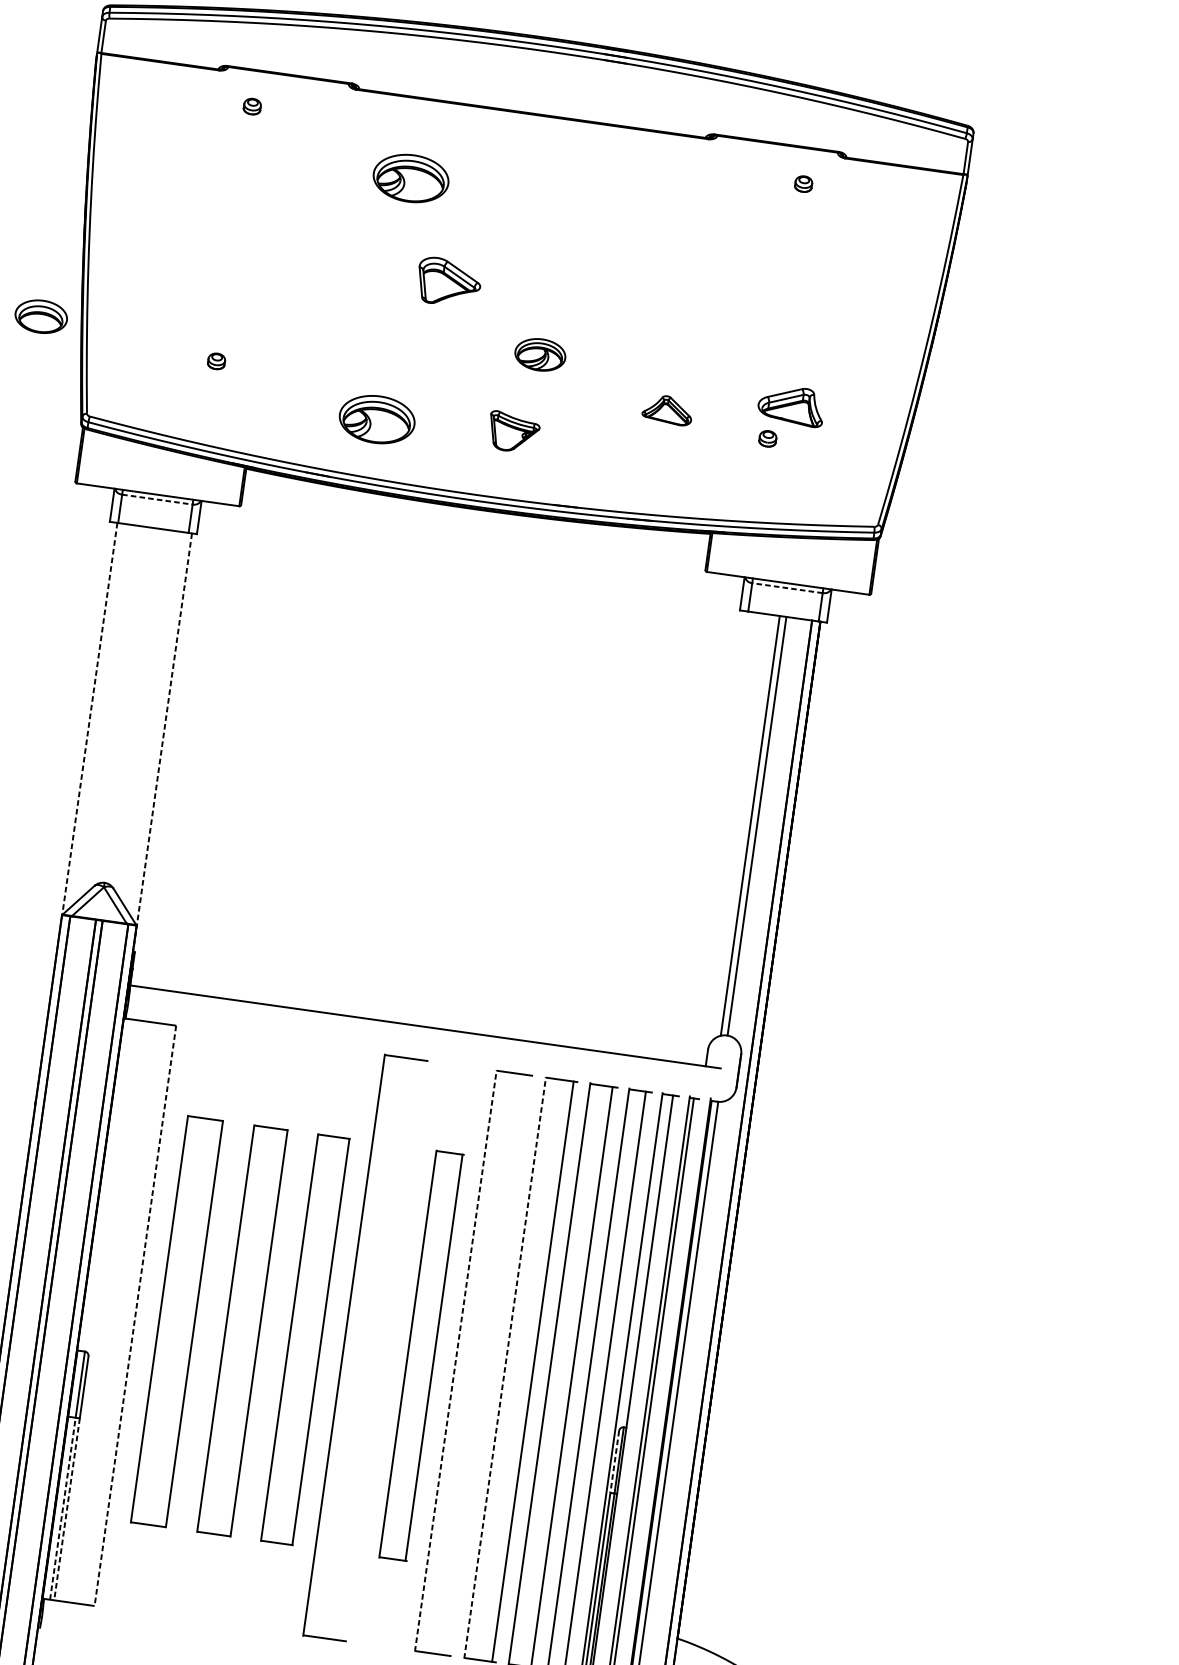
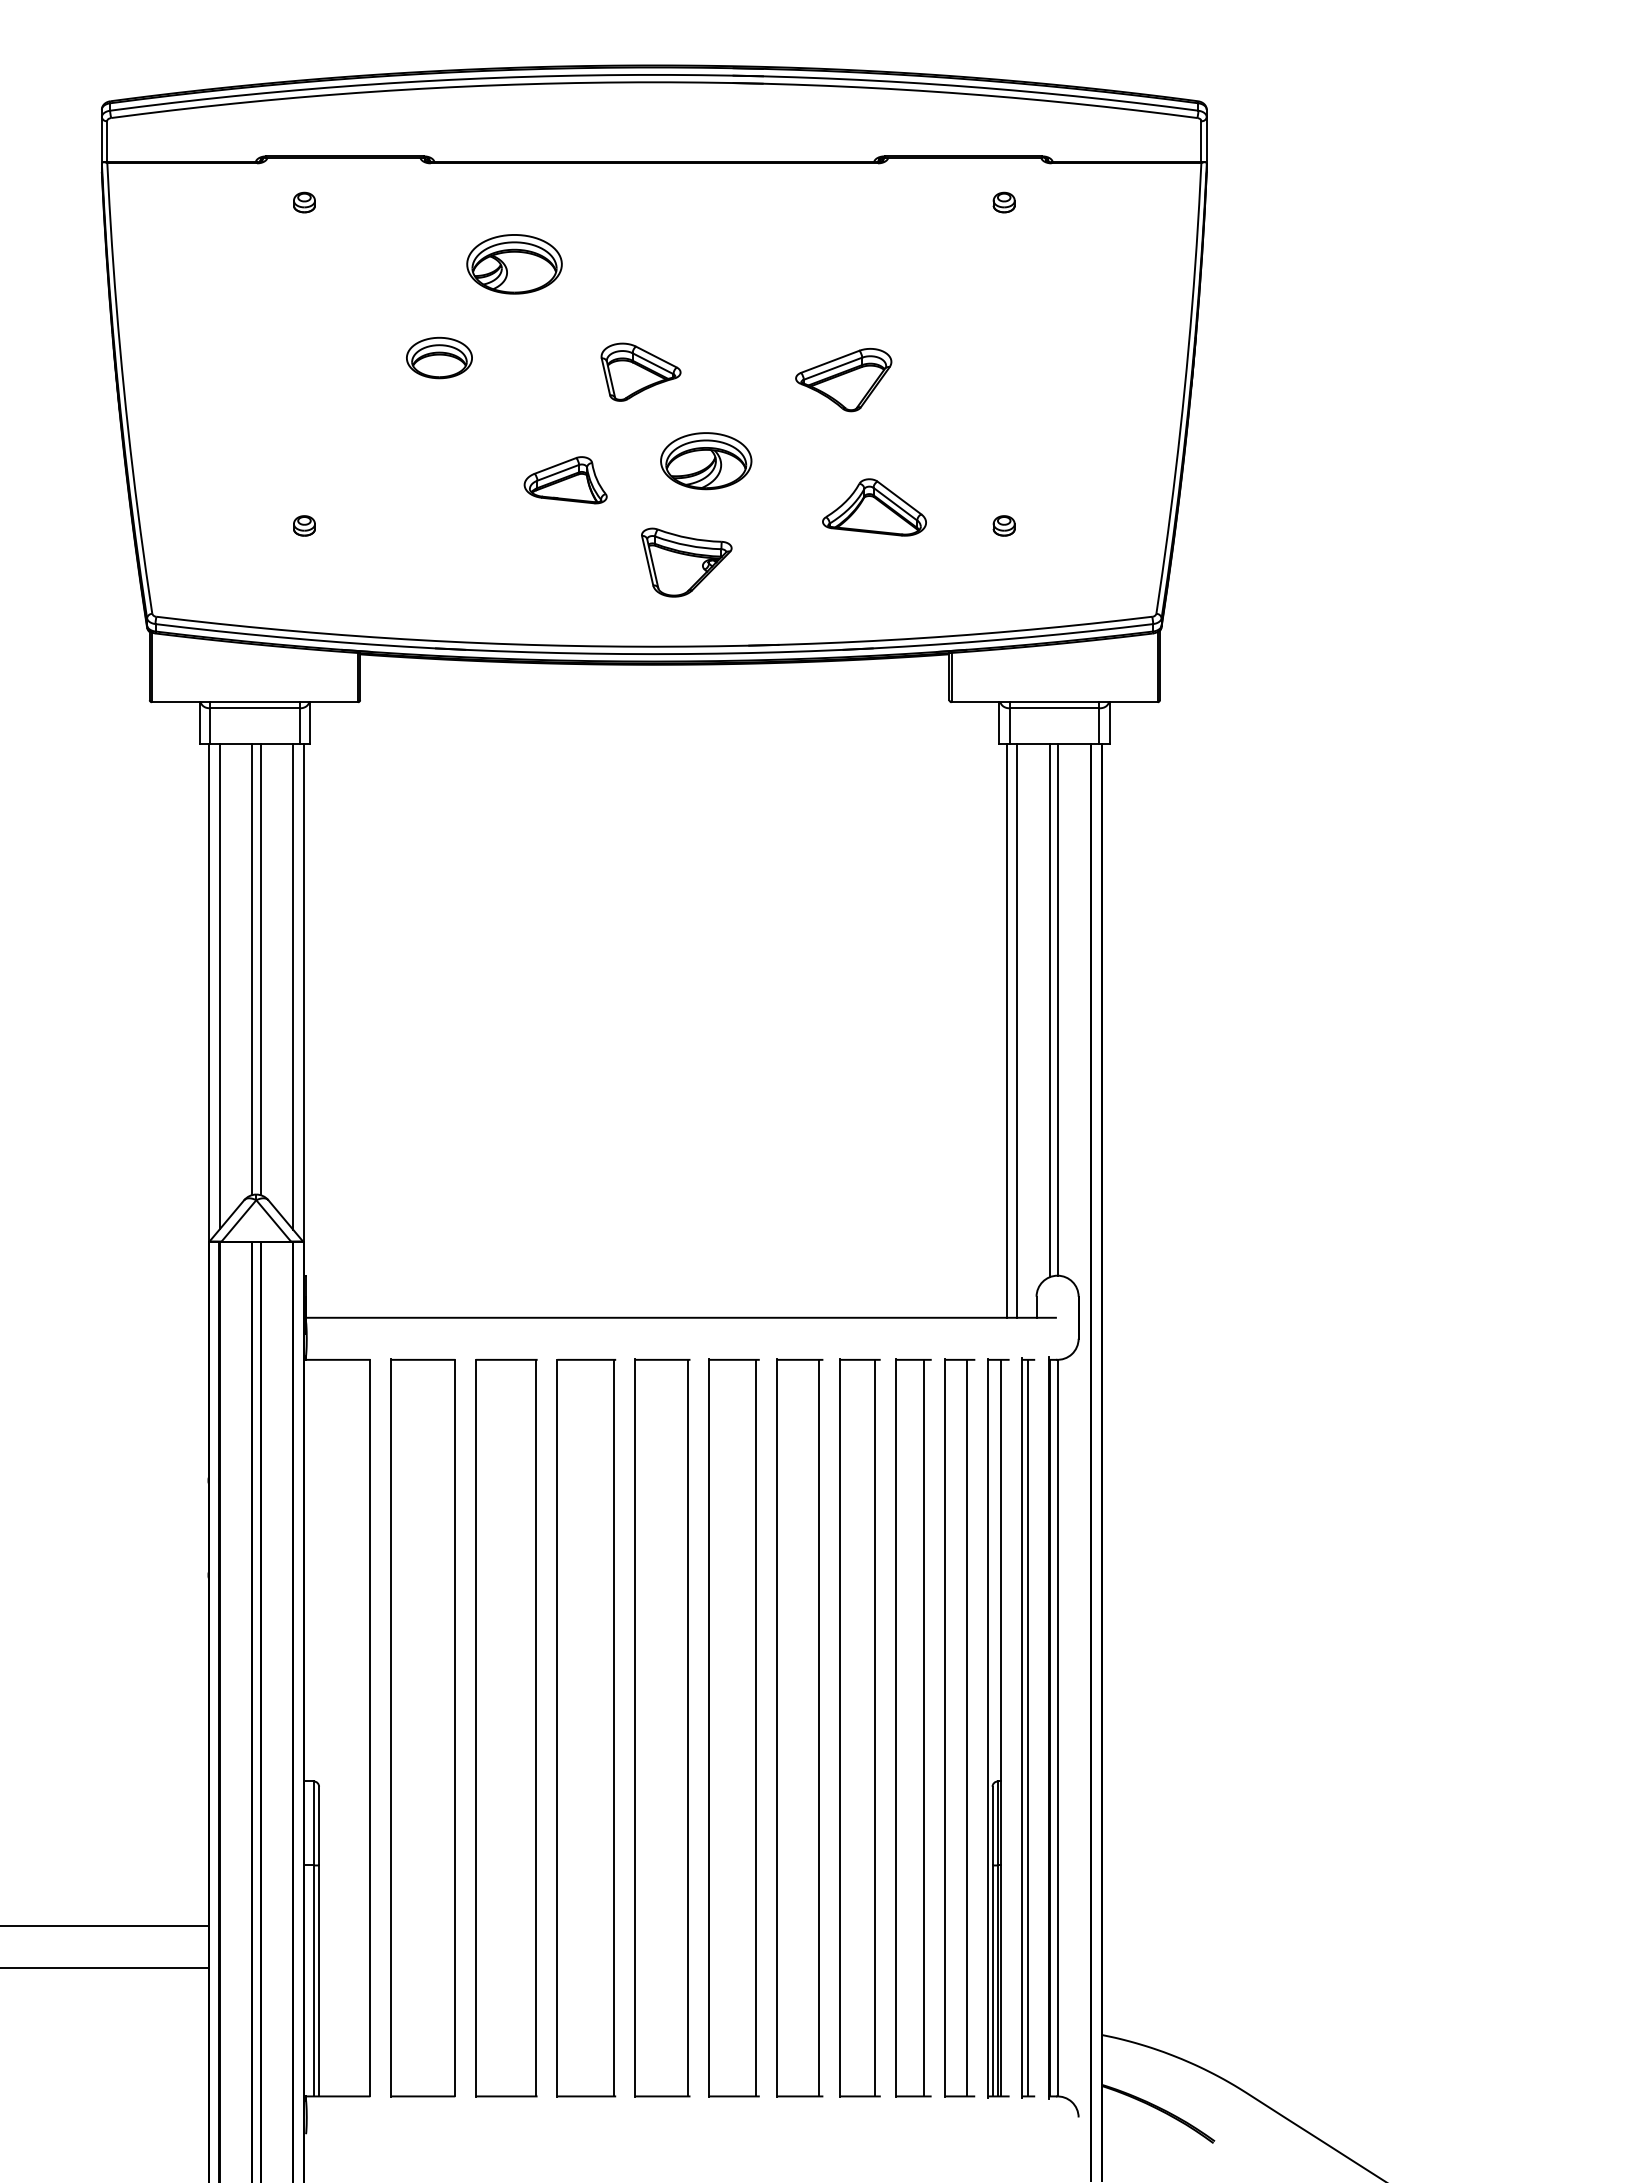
part: (448, 281) -> (640, 371), moved
part: (657, 306) -> (843, 380), added
part: (41, 316) -> (439, 357), moved
part: (540, 355) -> (706, 461), size x1.43
part: (791, 405) -> (565, 480), moved
part: (667, 409) -> (874, 507), size x1.67
part: (377, 419) -> (514, 570), removed
part: (513, 432) -> (686, 562), size x1.43
line: (157, 499) -> (254, 708), dashed -> solid
line: (787, 588) -> (1054, 708), dashed -> solid
line: (126, 705) -> (252, 969), added
line: (132, 705) -> (260, 969), added
line: (98, 714) -> (219, 986), added
line: (90, 719) -> (209, 993), dashed -> solid
line: (156, 723) -> (293, 987), added
line: (159, 758) -> (303, 1030), dashed -> solid
line: (713, 836) -> (1006, 1030), added
line: (722, 837) -> (1017, 1030), added
line: (135, 1316) -> (370, 1728), dashed -> solid
part: (176, 1321) -> (422, 1727), size x1.43
part: (242, 1331) -> (506, 1728), size x1.43
part: (305, 1340) -> (586, 1728), size x1.43
line: (385, 1350) -> (687, 1727), added
part: (421, 1355) -> (733, 1727), size x1.43
line: (456, 1361) -> (777, 1728), dashed -> solid
line: (488, 1364) -> (818, 1727), added
line: (505, 1367) -> (839, 1727), dashed -> solid
line: (614, 1462) -> (992, 1826), dashed -> solid
line: (62, 1508) -> (313, 1980), dashed -> solid
line: (67, 1509) -> (319, 1981), dashed -> solid

